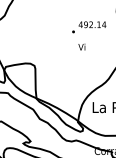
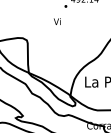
text: (81, 46) -> (56, 21), moved

